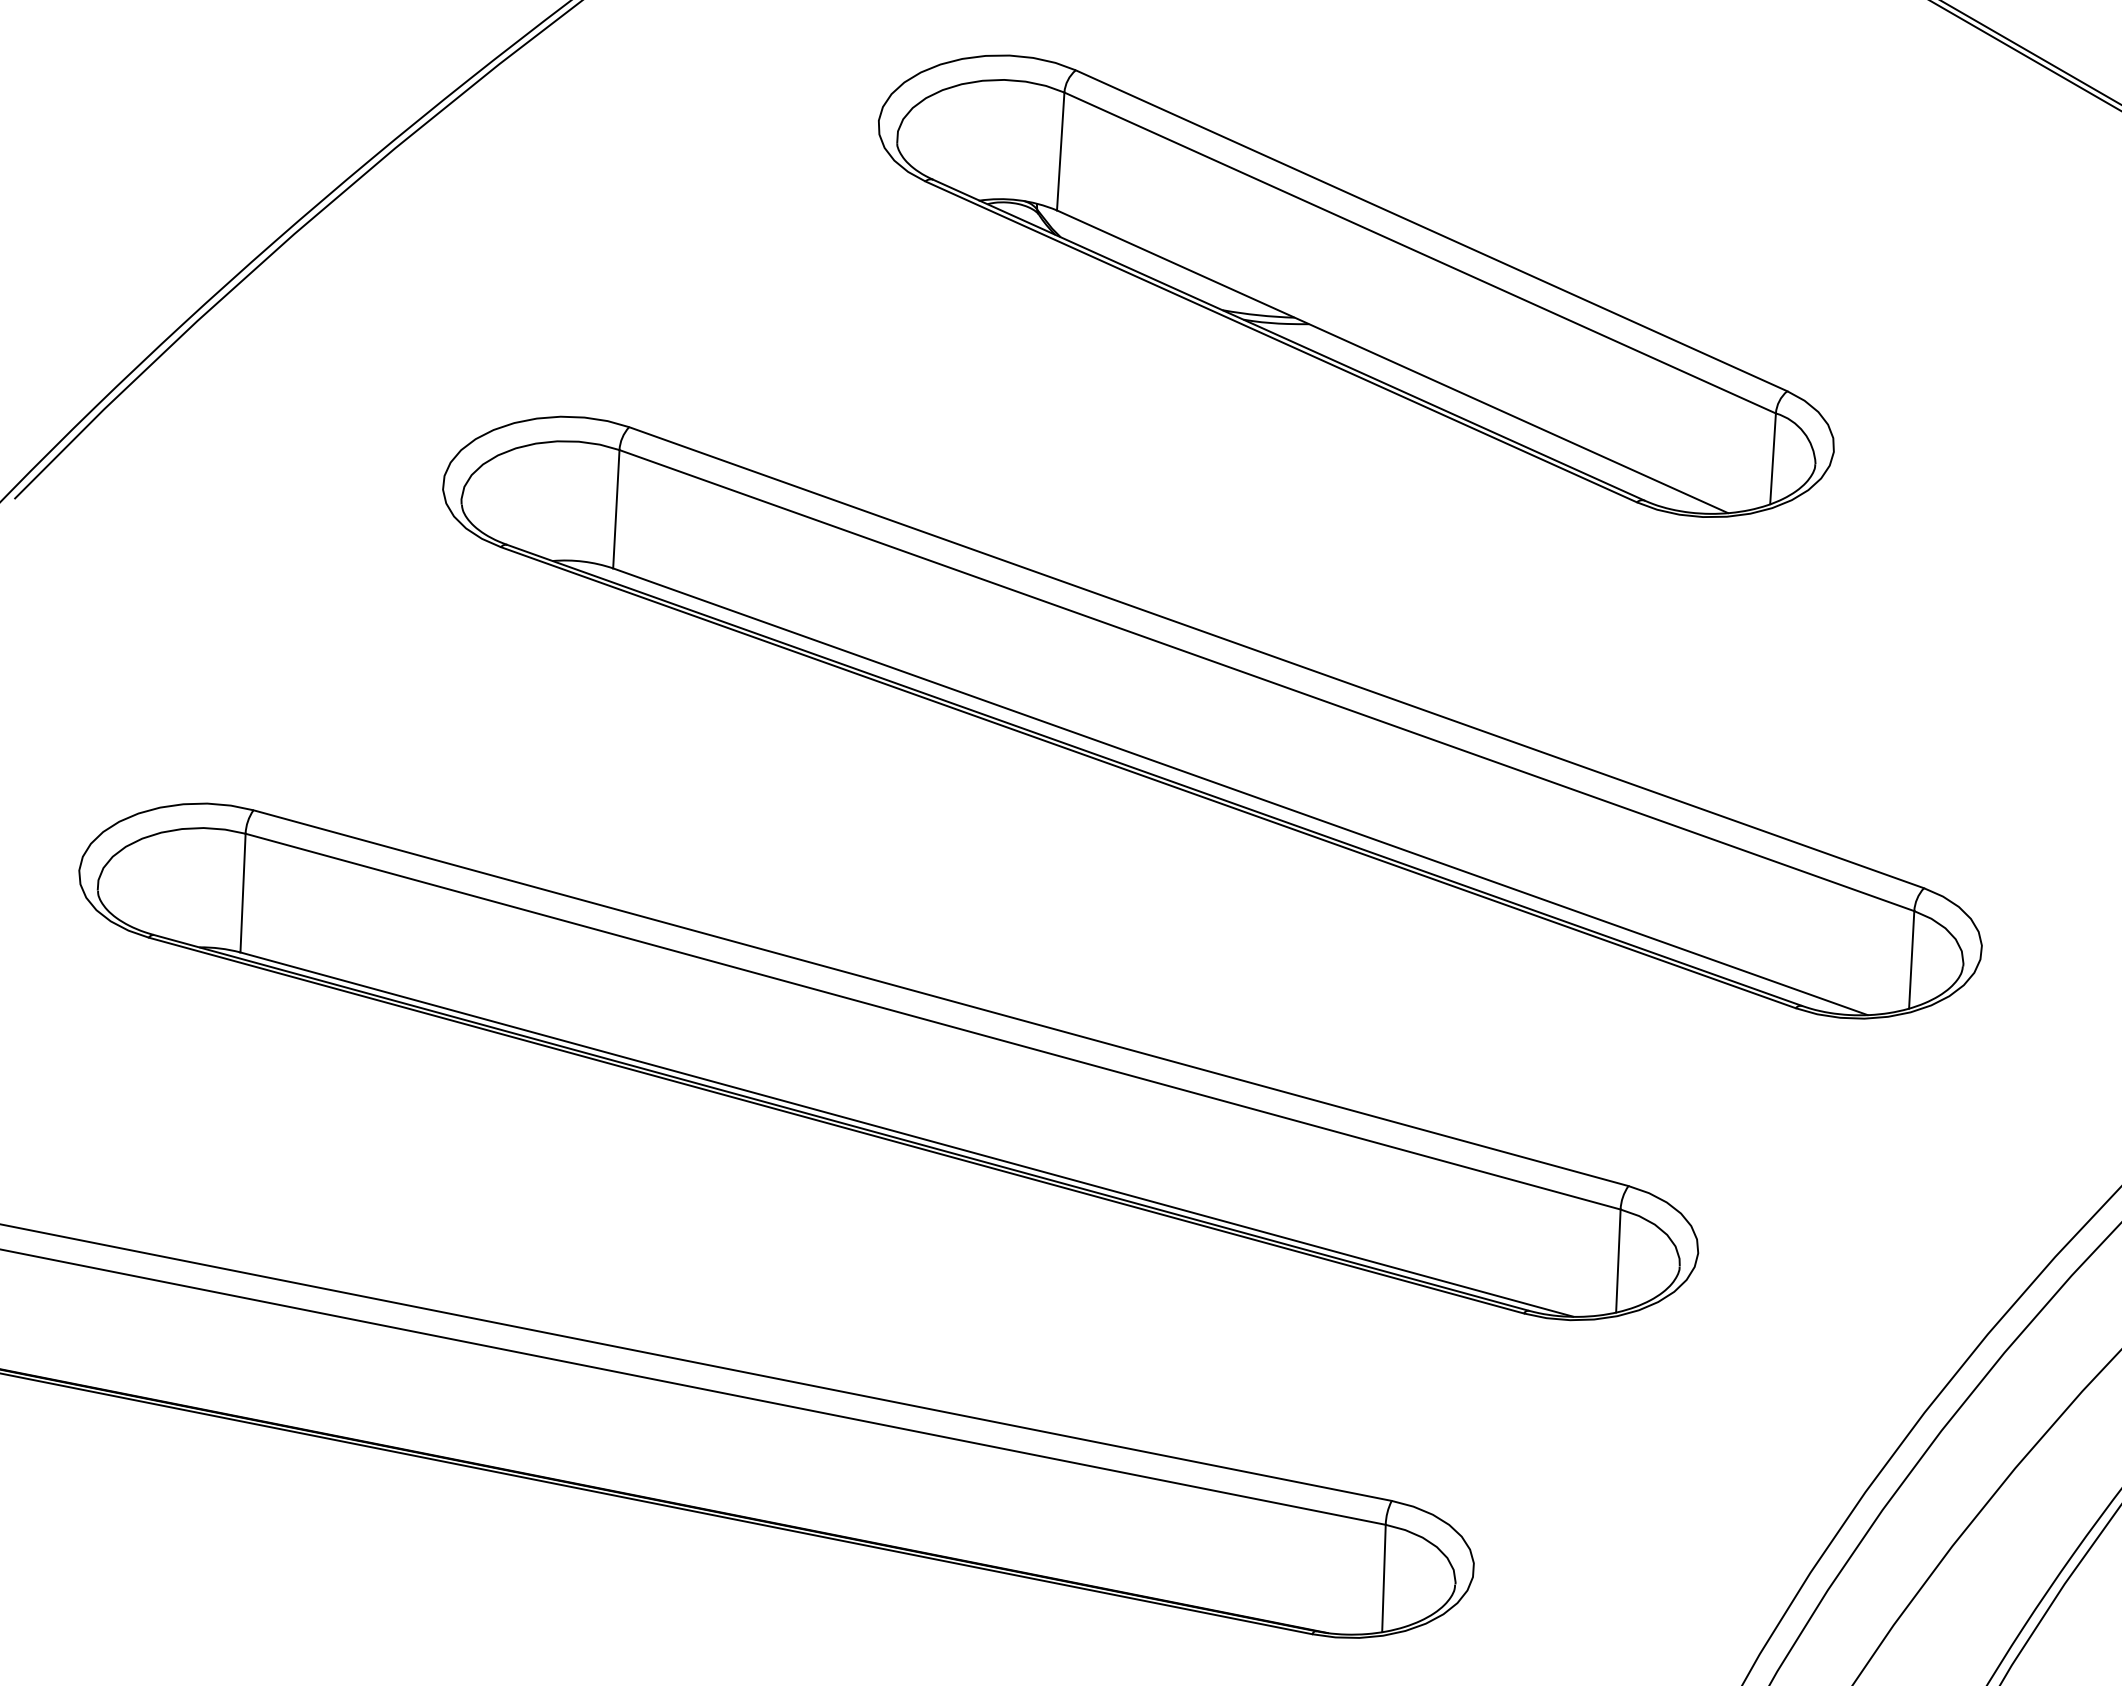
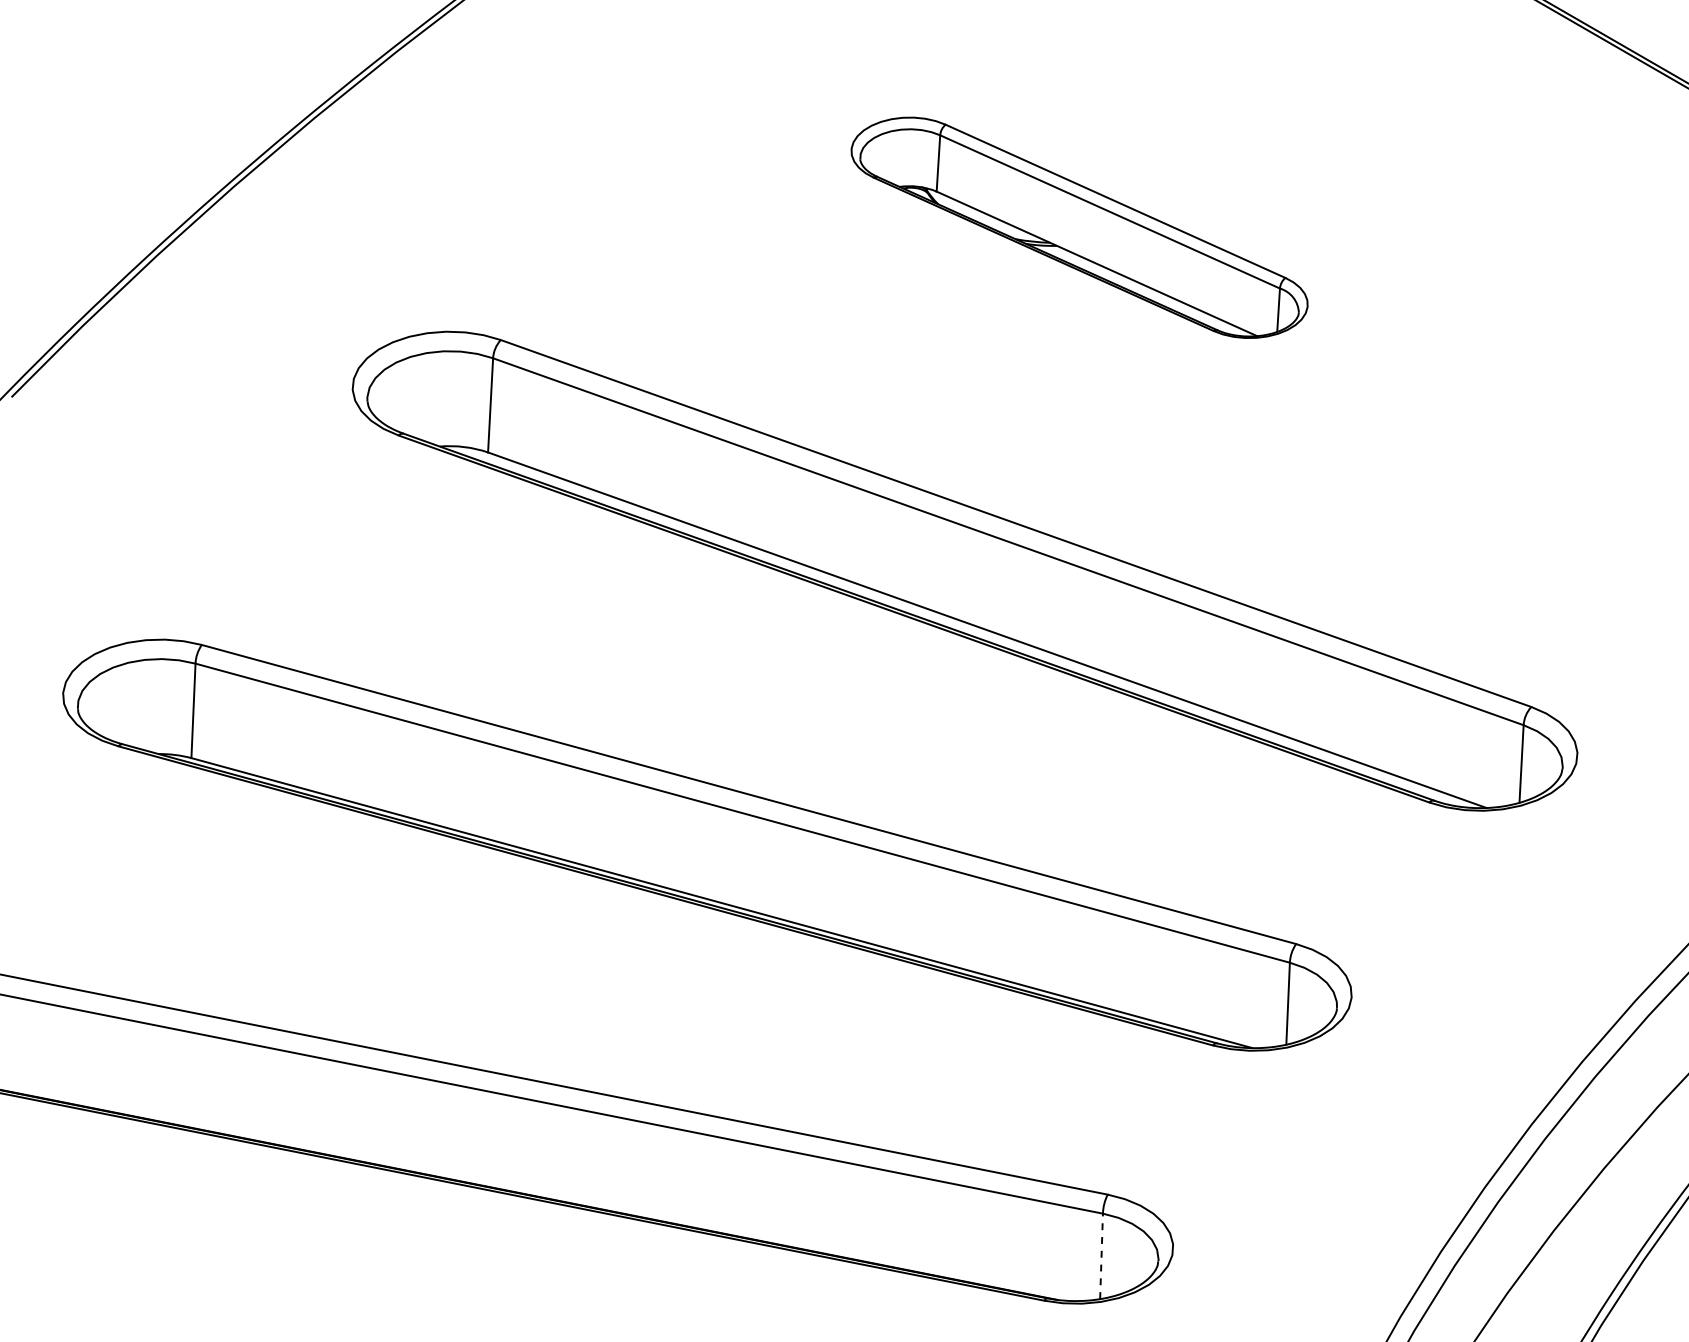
part: (1356, 285) -> (1079, 227), size x0.6
line: (1383, 1578) -> (1101, 1256), solid -> dashed

